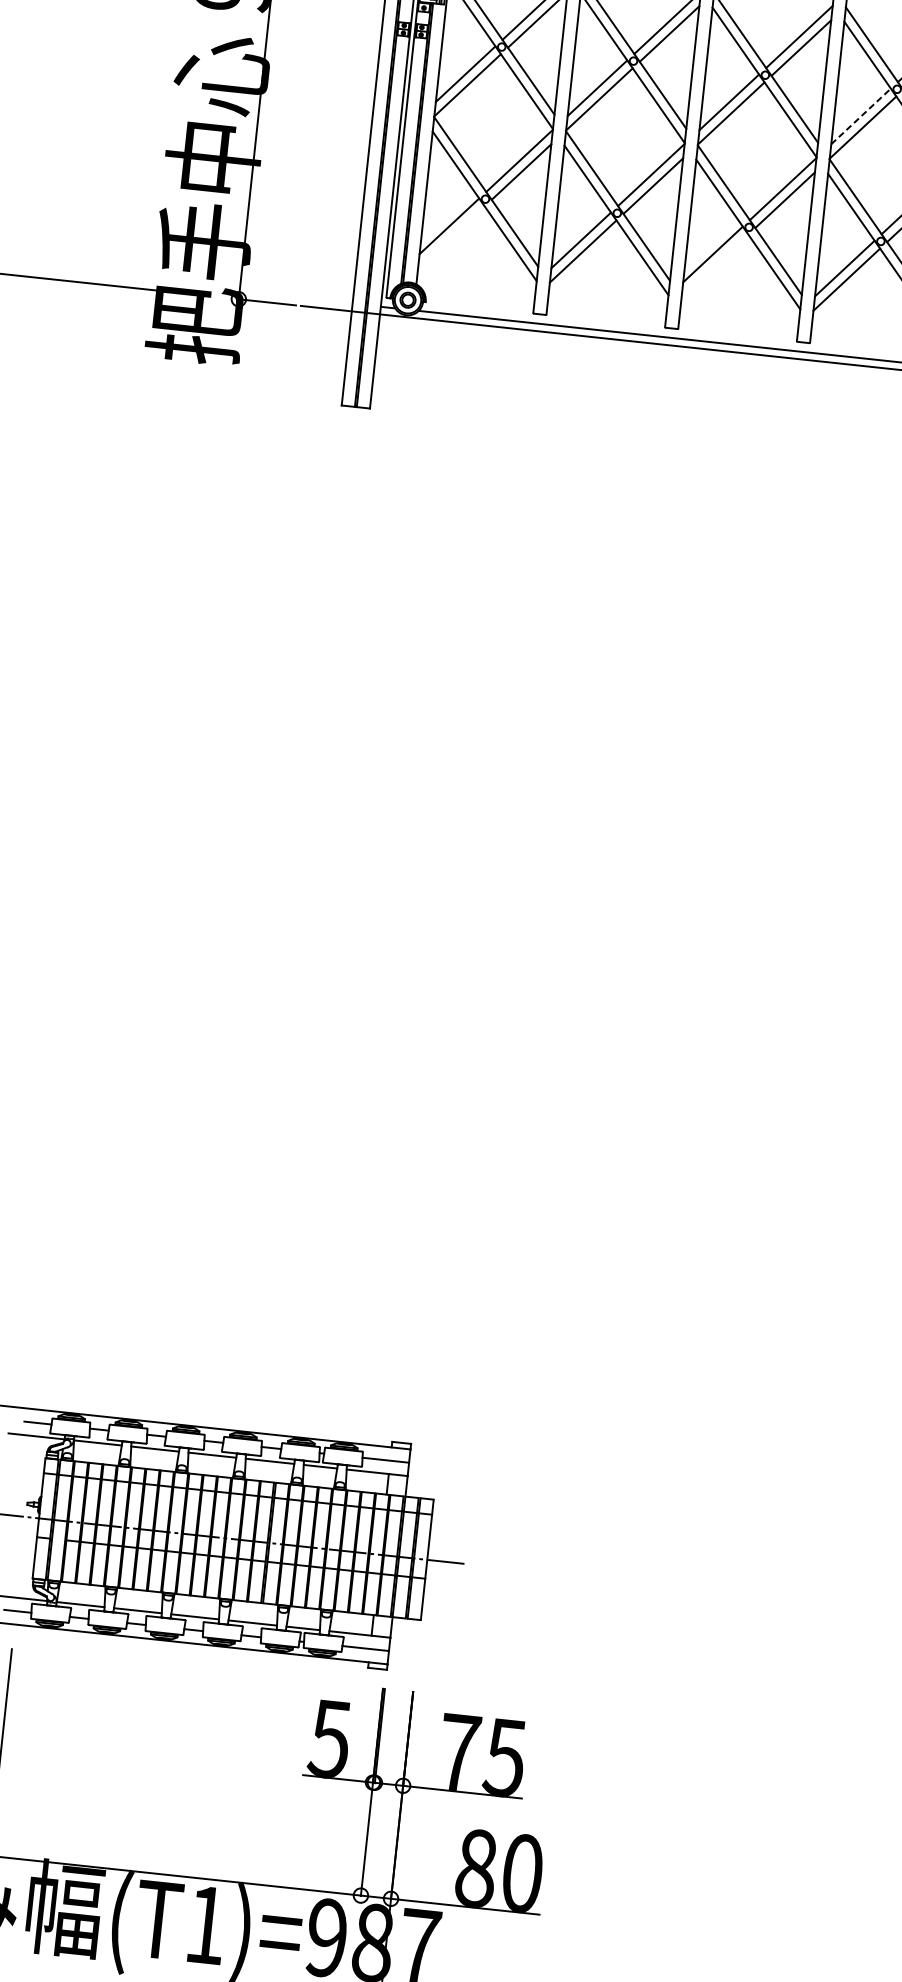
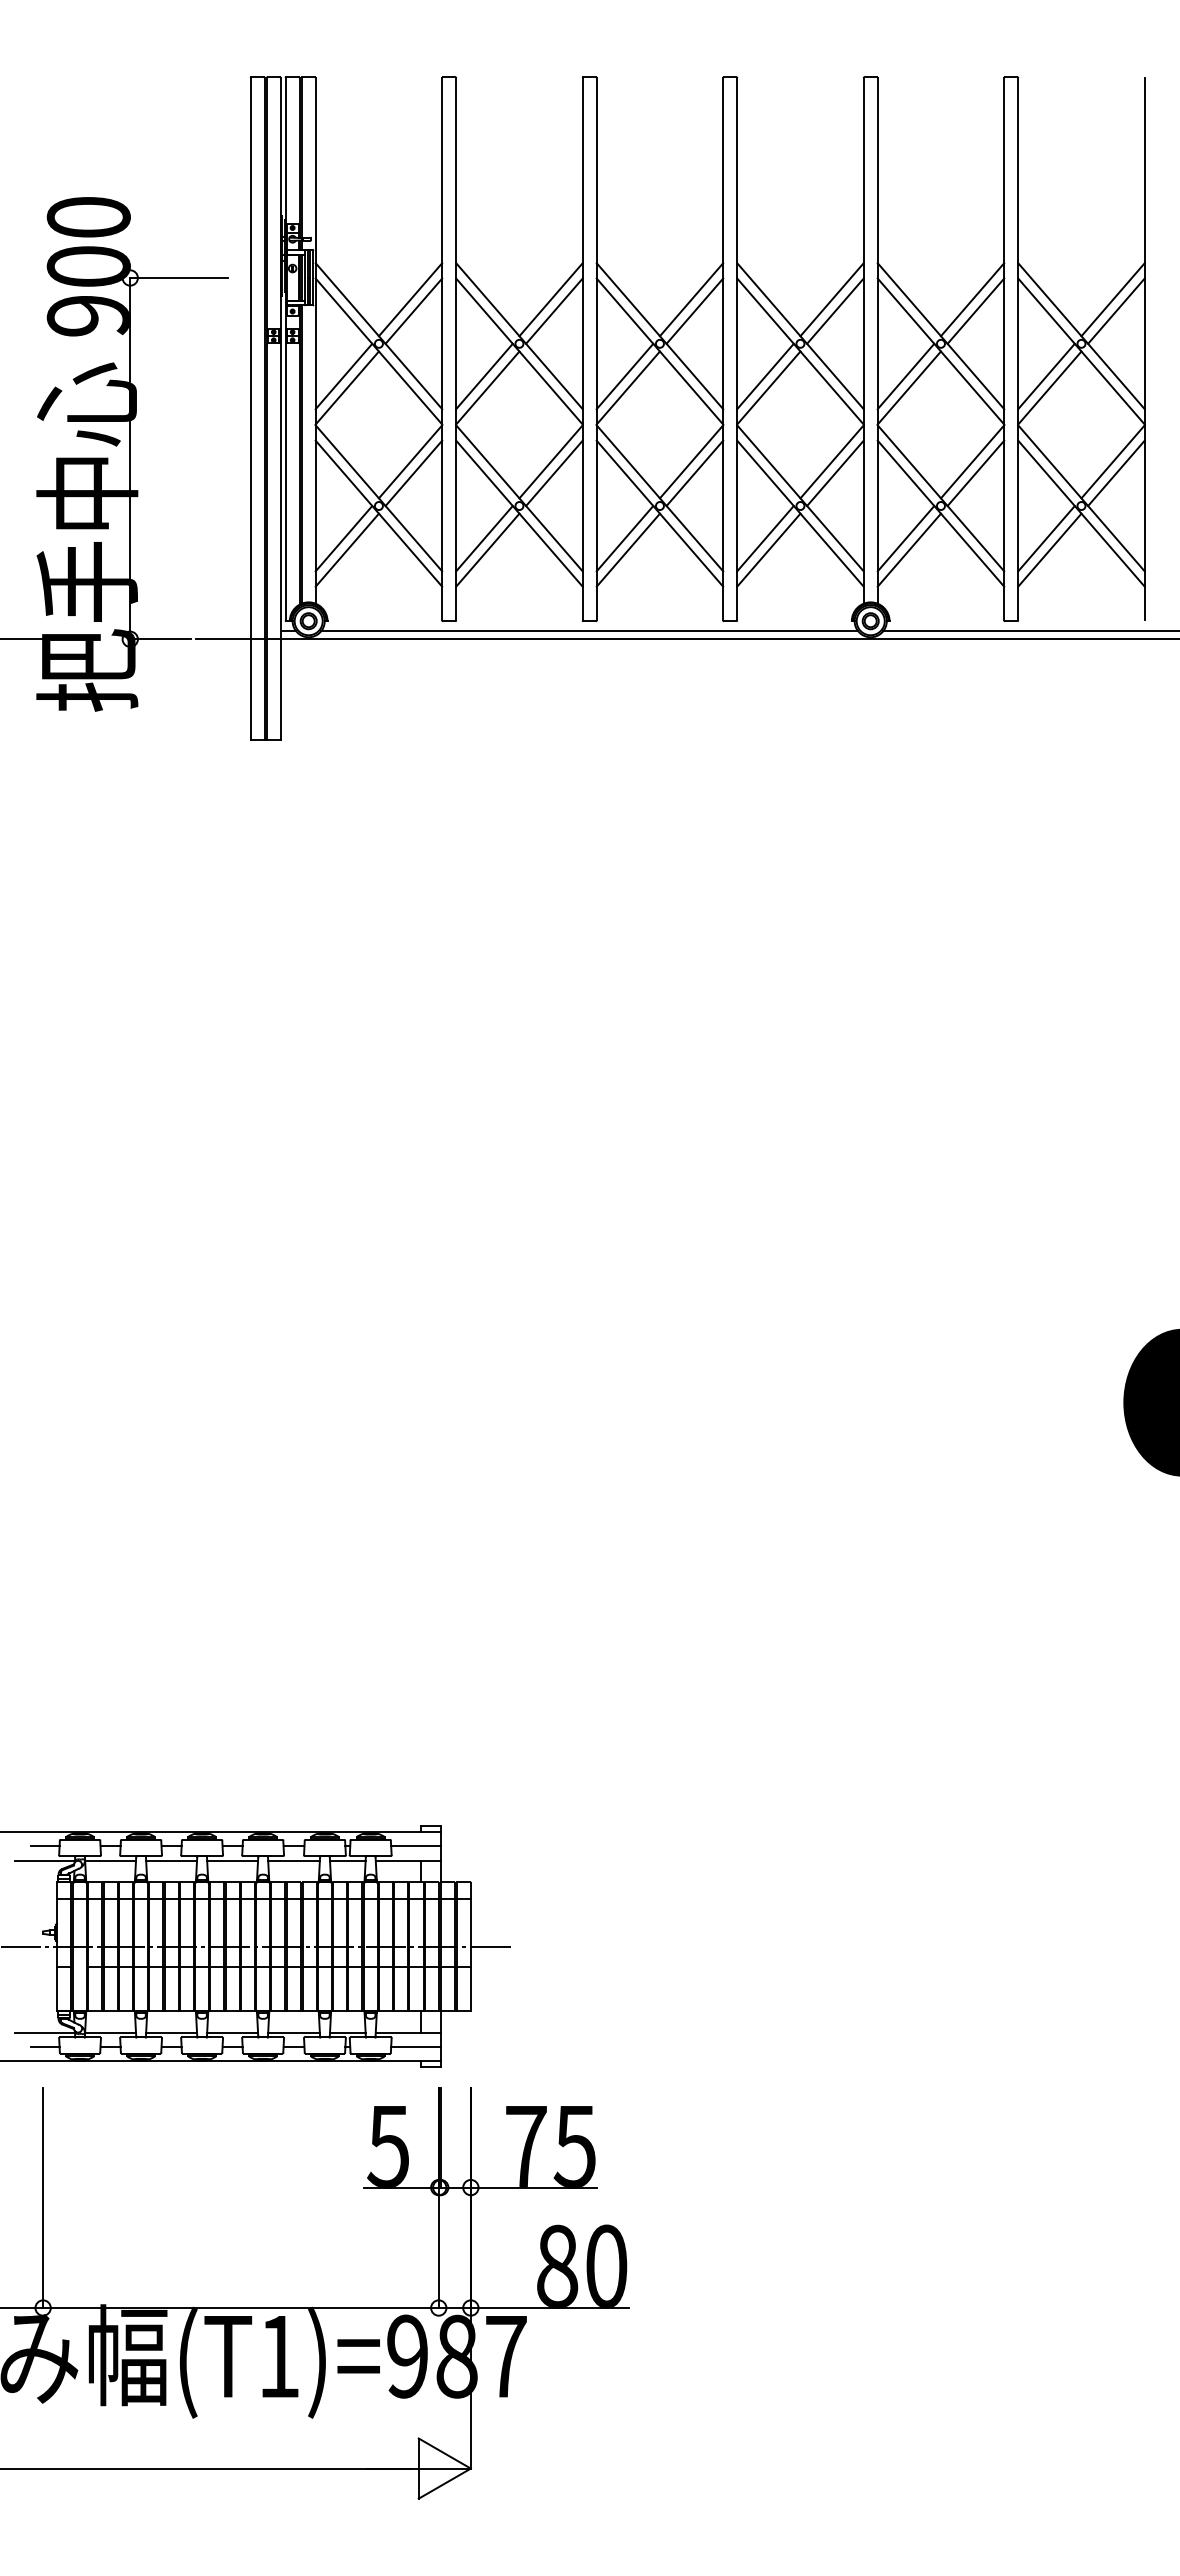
line: (861, 116) -> (765, 376), dashed -> solid
line: (450, 236) -> (346, 549), added
line: (714, 264) -> (627, 549), added

